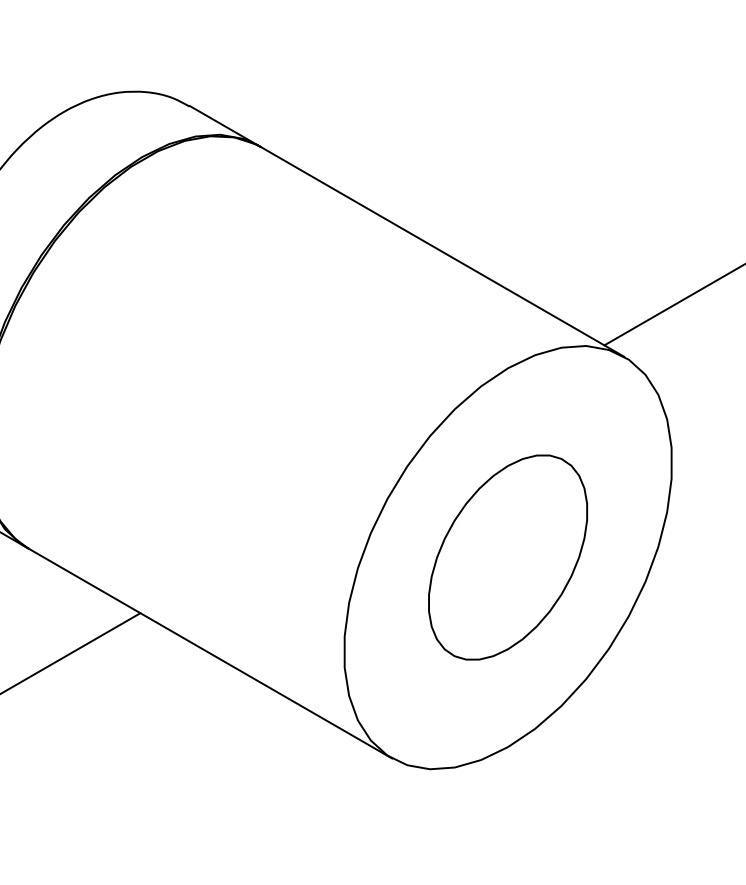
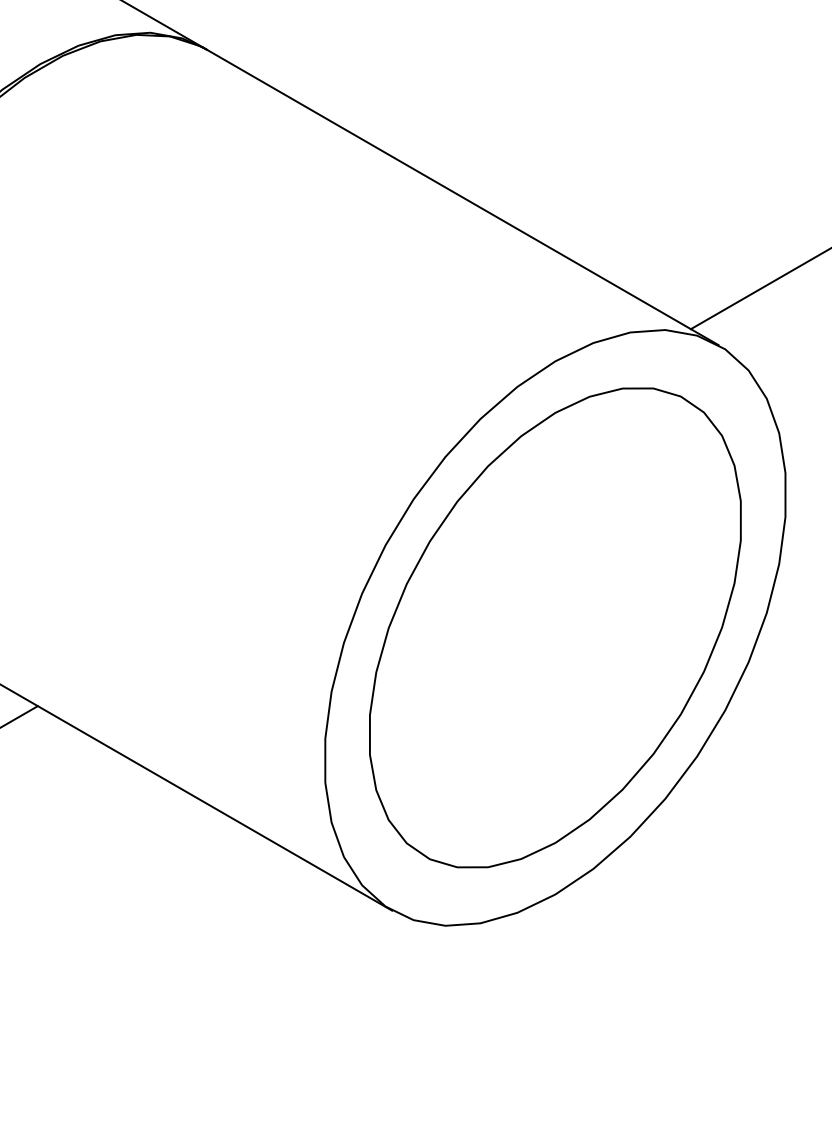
part: (507, 557) -> (554, 627), size x1.67

